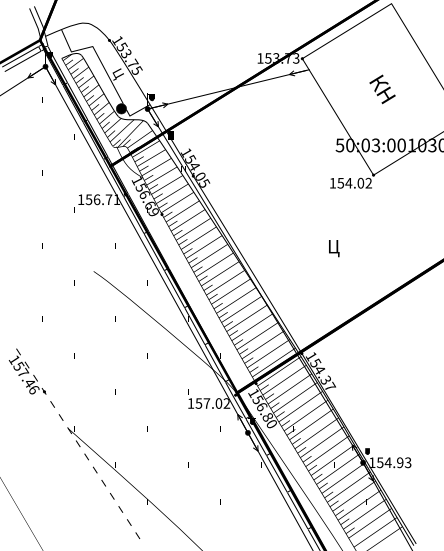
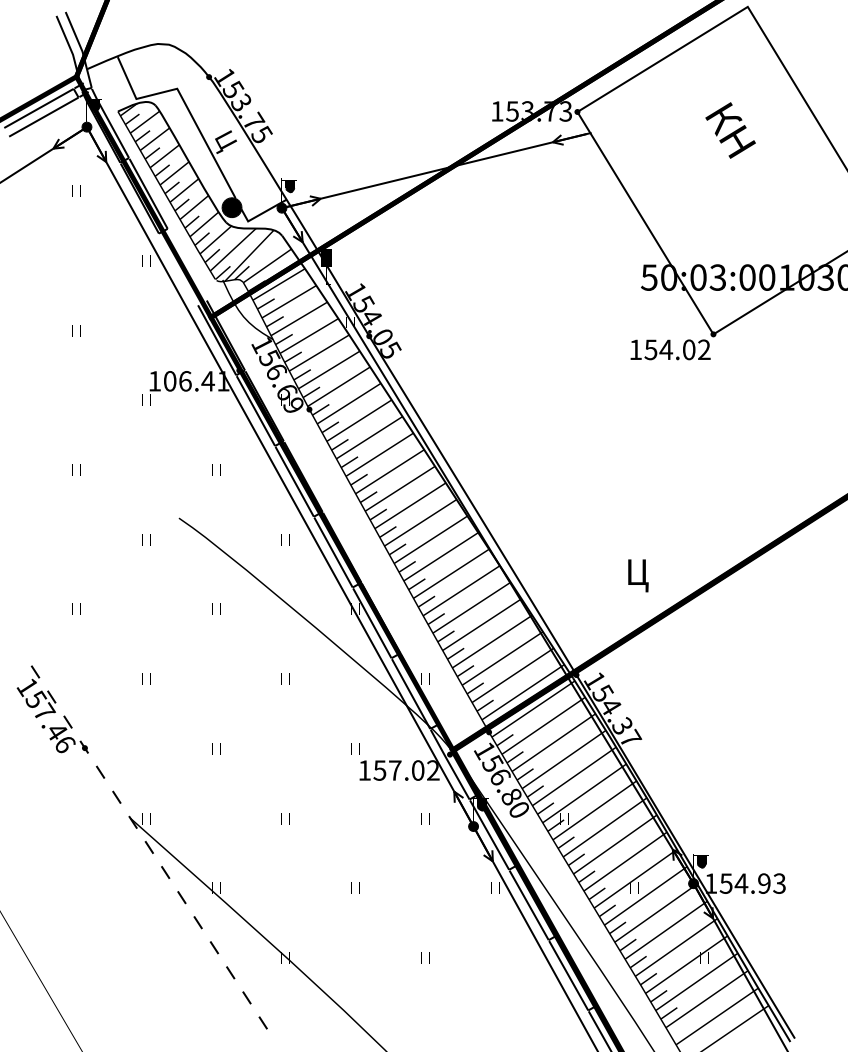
text: (382, 89) -> (730, 130), moved
fill: (95, 139) -> (182, 266), removed
text: (98, 199) -> (188, 380), 156.71 -> 106.41
text: (334, 248) -> (638, 575), moved

